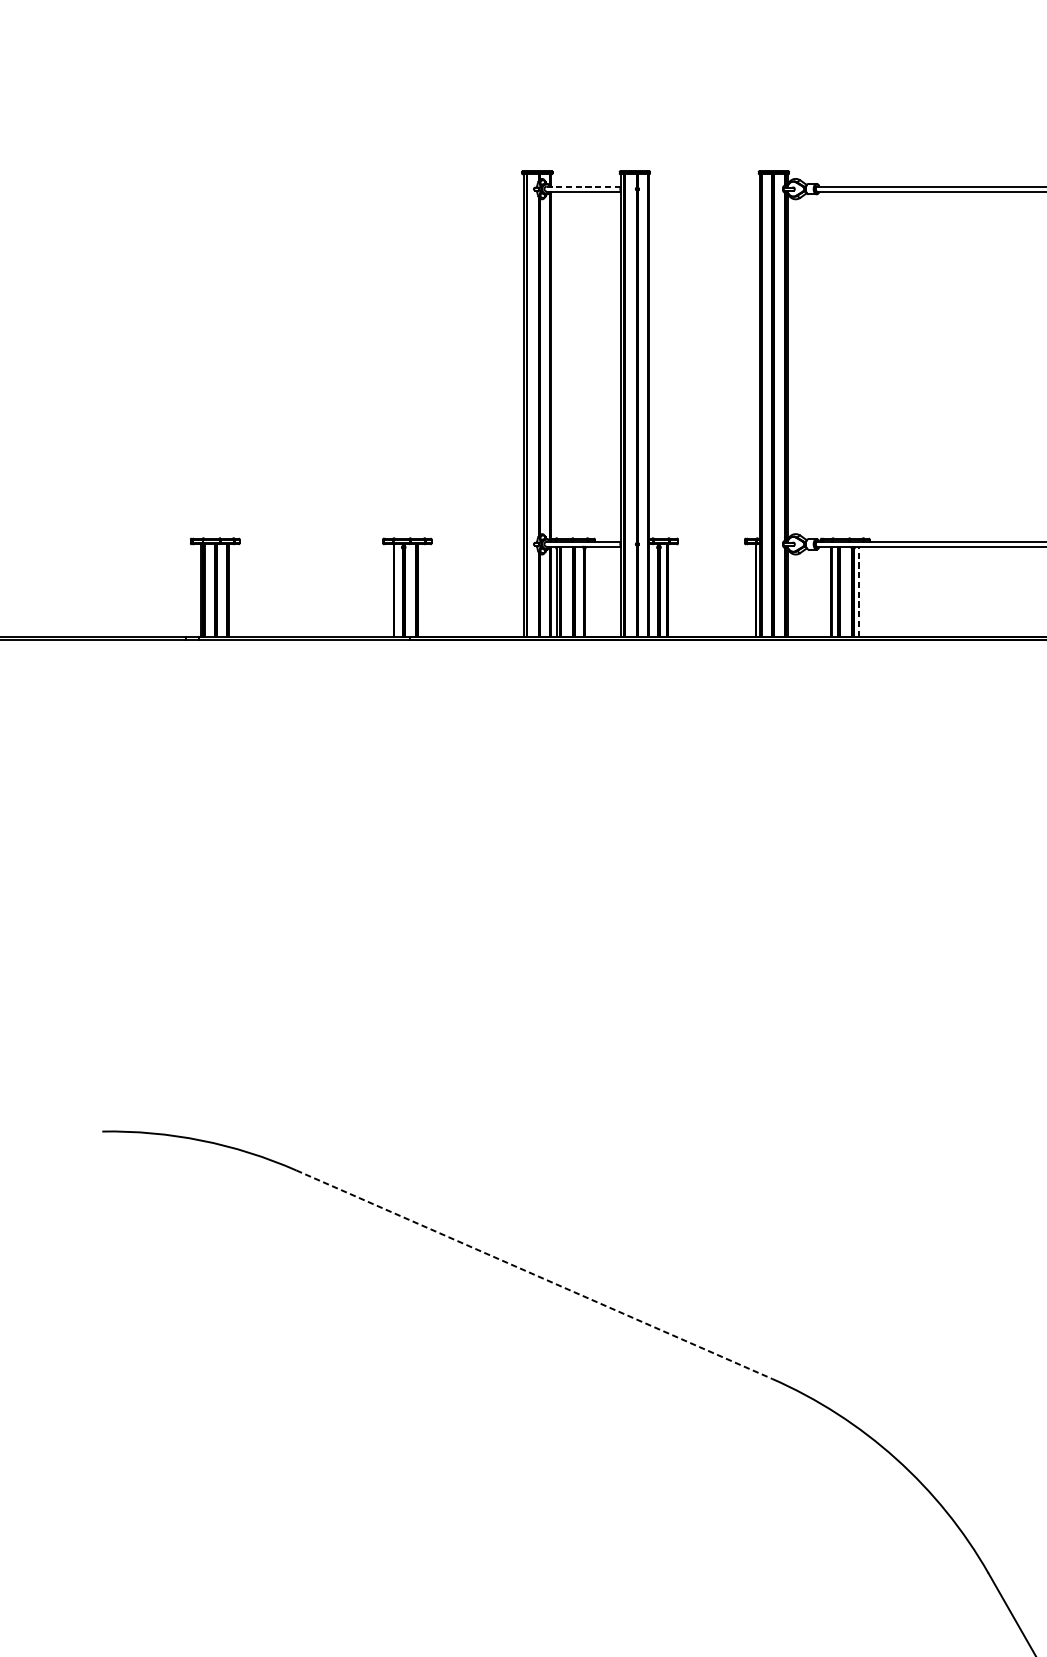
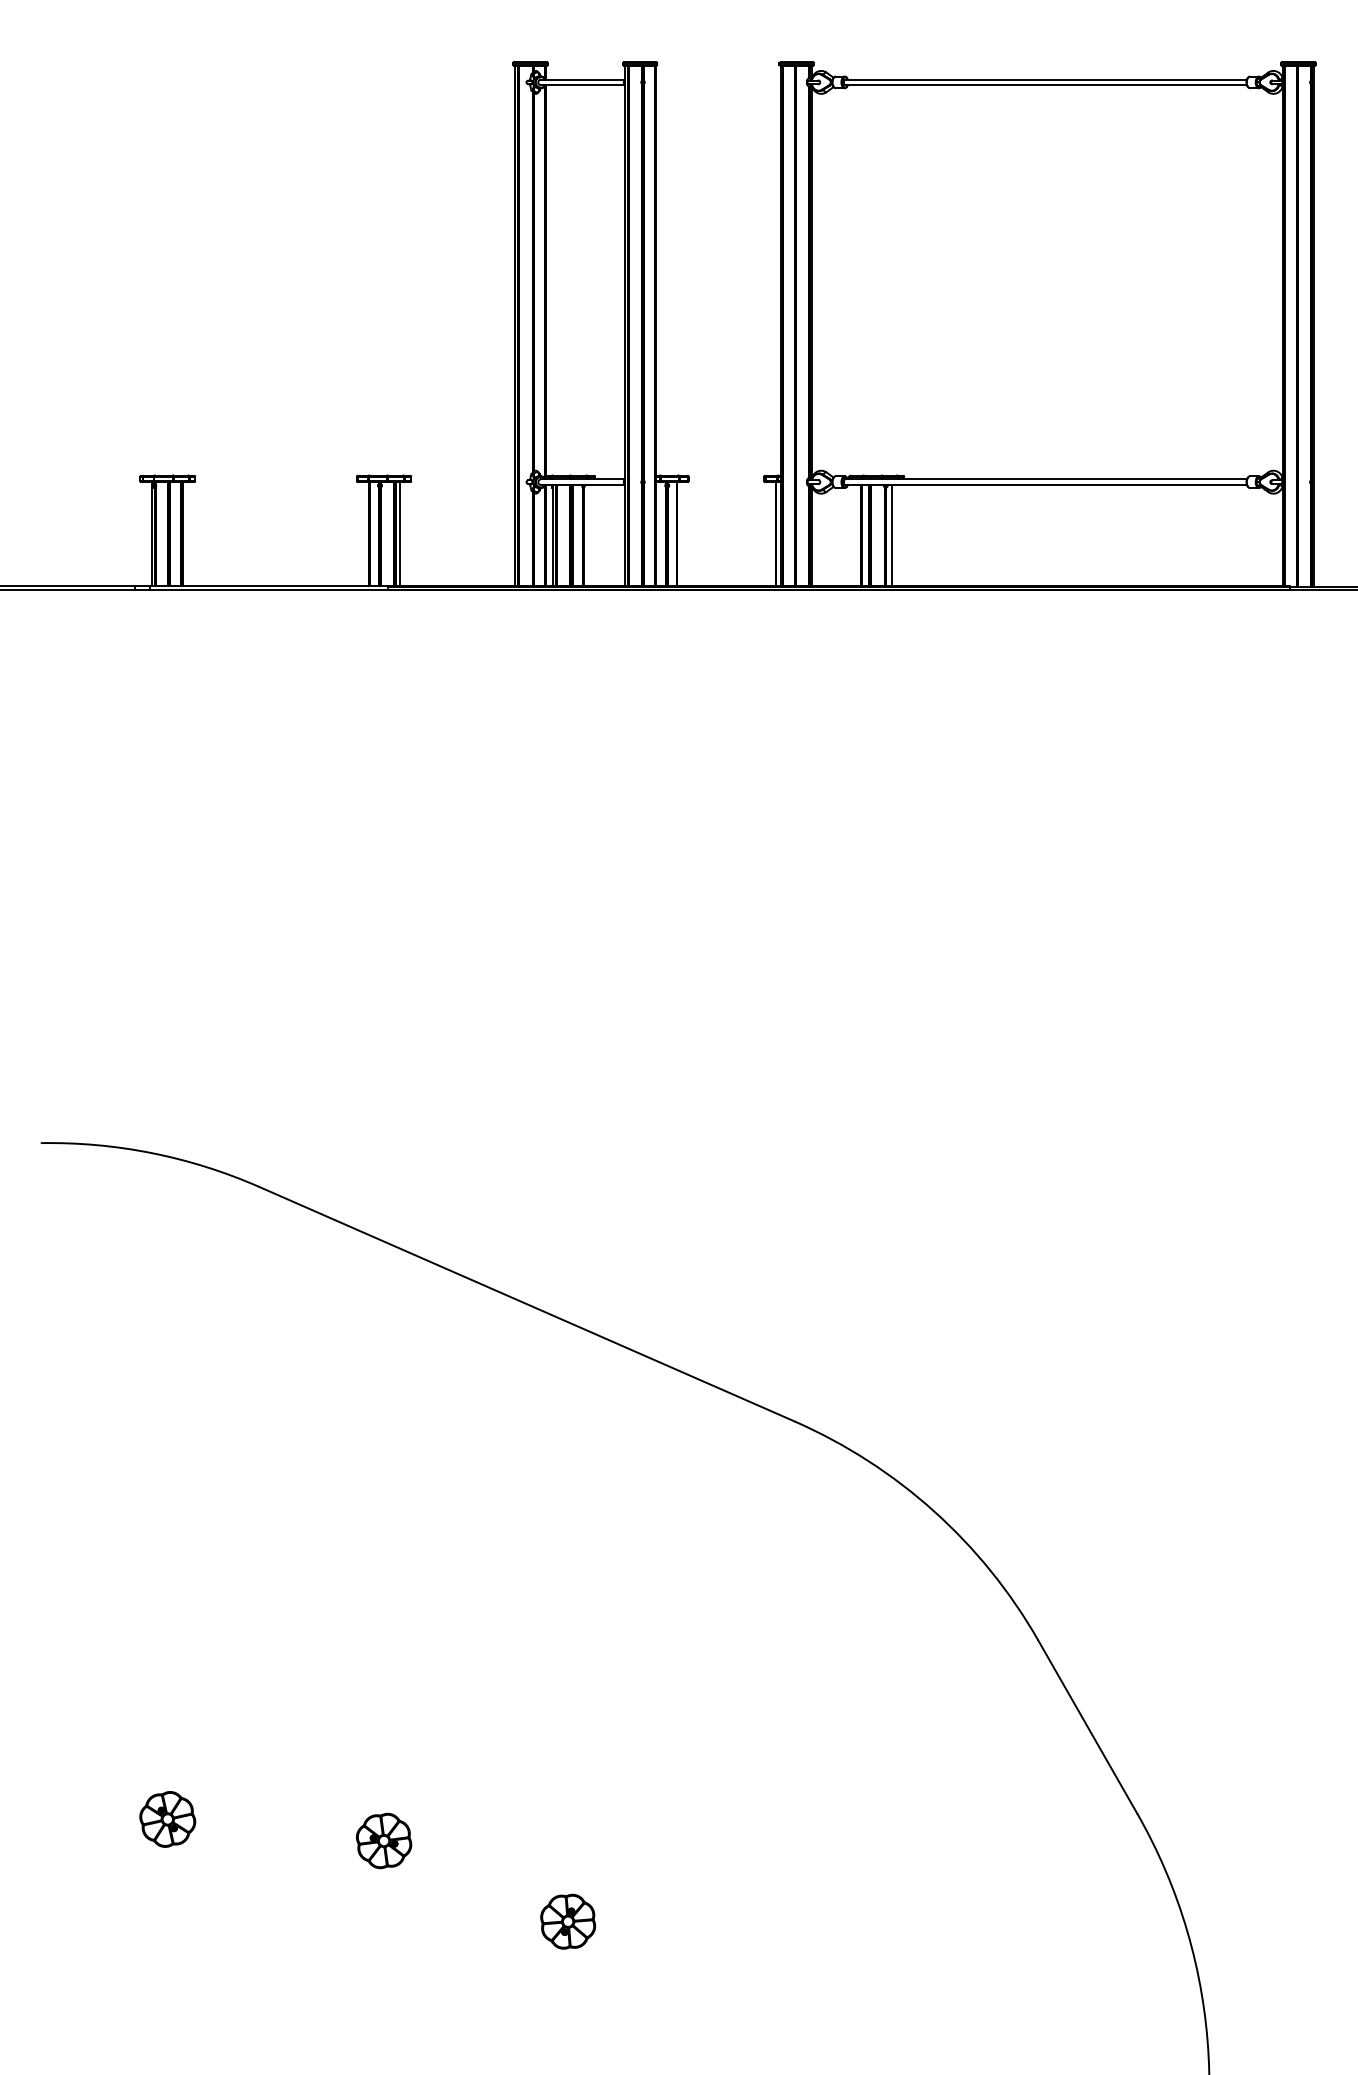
line: (583, 186) -> (582, 79), dashed -> solid
line: (421, 590) -> (399, 534), added
line: (859, 591) -> (892, 535), dashed -> solid
line: (534, 1274) -> (527, 1304), dashed -> solid

